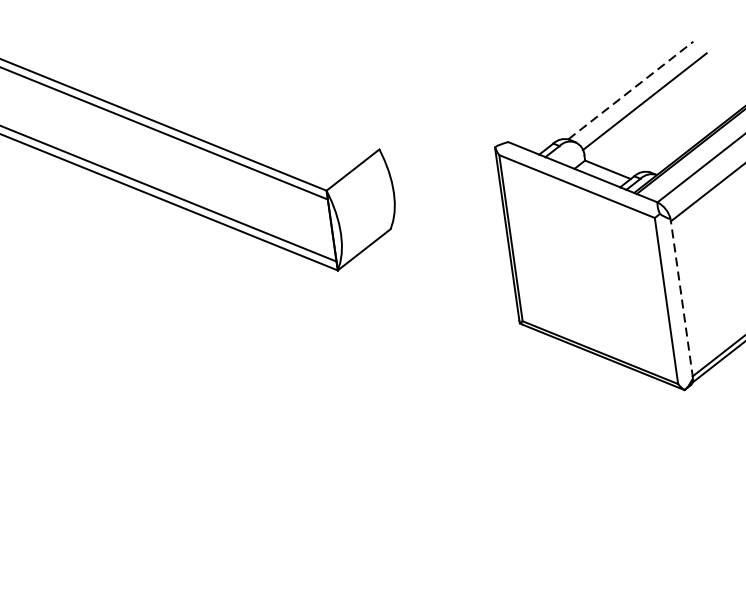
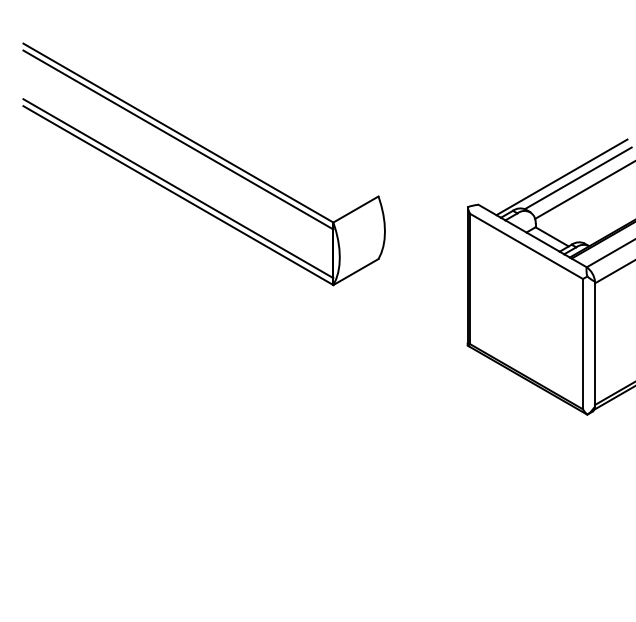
line: (631, 90) -> (578, 178), dashed -> solid
line: (609, 92) -> (561, 177), added
line: (682, 299) -> (595, 344), dashed -> solid

